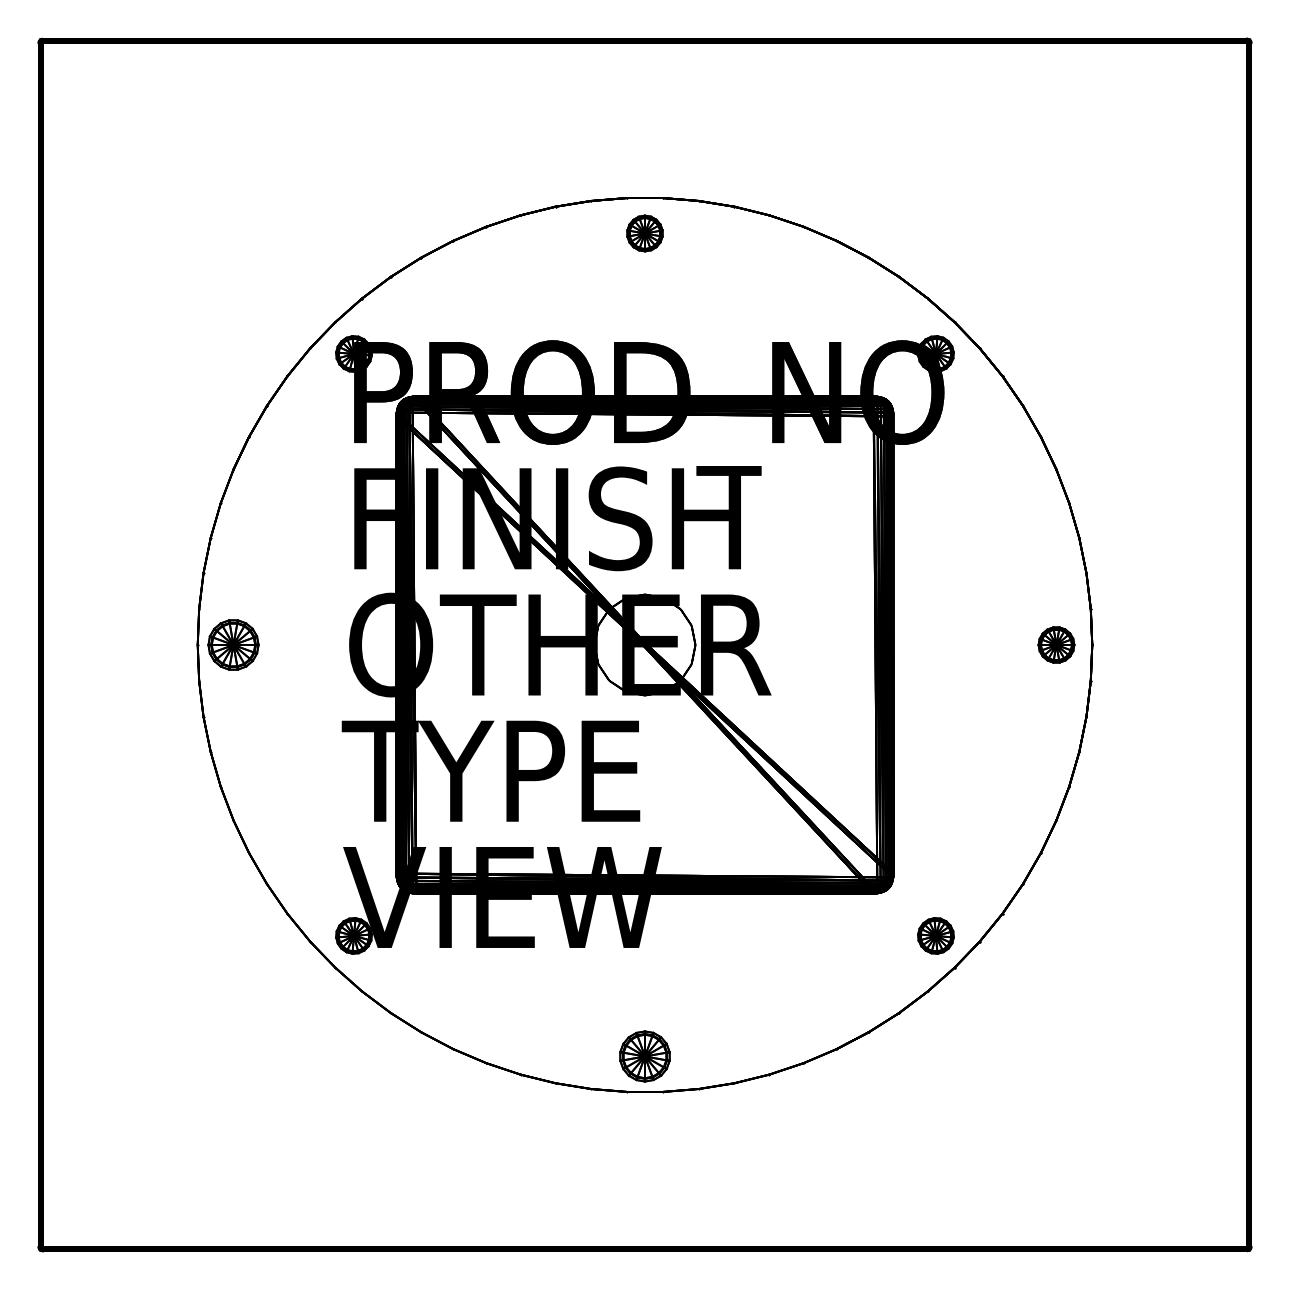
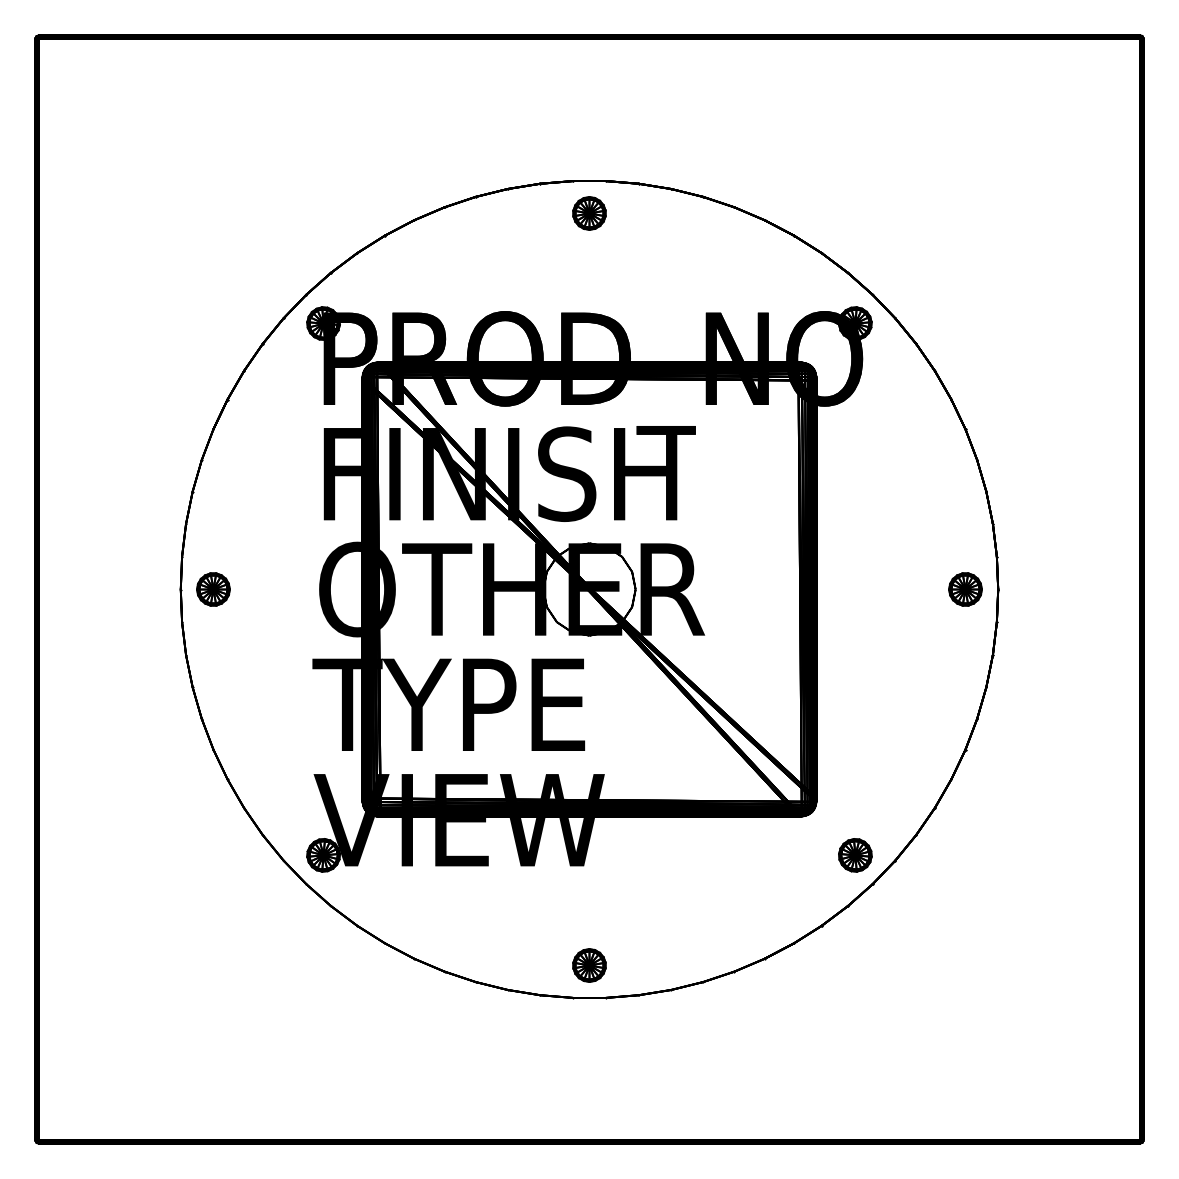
part: (233, 644) -> (213, 589), size x0.71
part: (644, 1056) -> (589, 965), size x0.71

